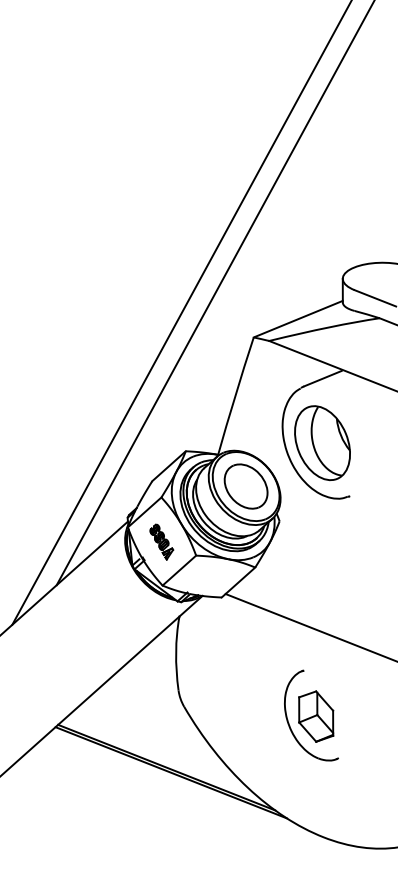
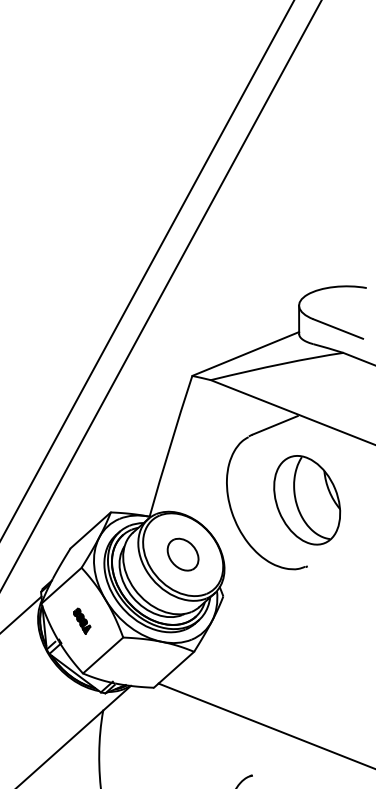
part: (322, 443) -> (307, 500), moved
part: (245, 486) -> (182, 554), size x0.6
part: (161, 541) -> (81, 620), size x0.6

